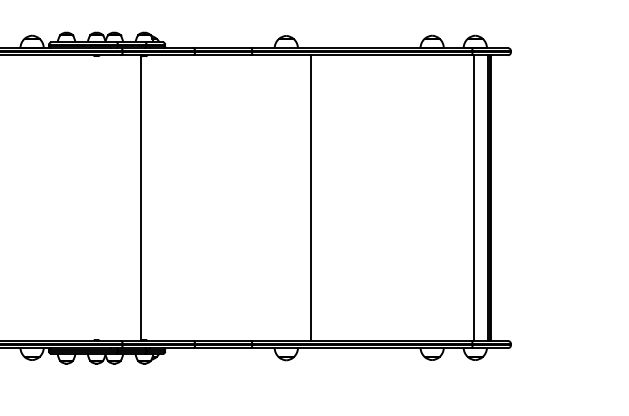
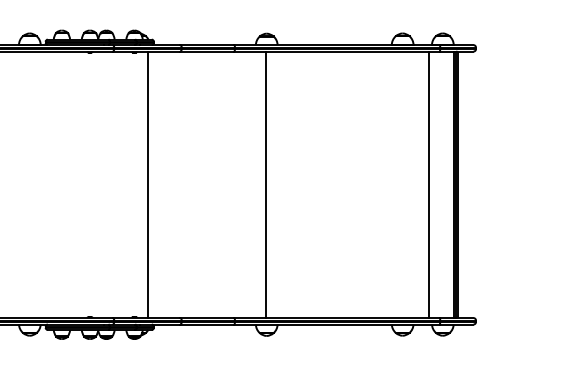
line: (141, 197) -> (147, 184), moved
line: (311, 197) -> (266, 184), moved
line: (473, 197) -> (428, 184), moved

